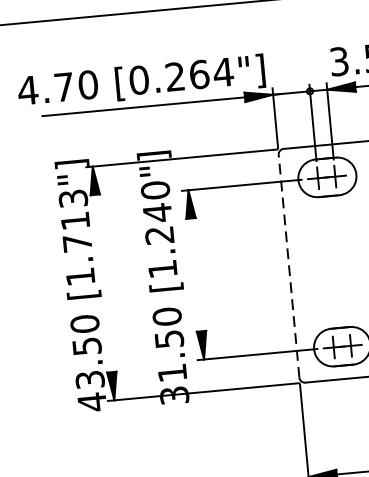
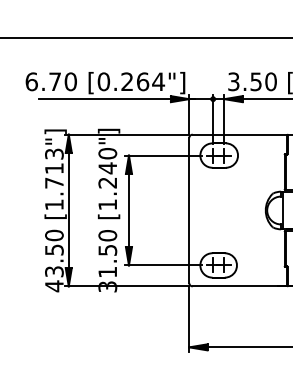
text: (27, 90) -> (31, 81), 4.70 -> 6.70
line: (289, 266) -> (189, 210), dashed -> solid
line: (195, 274) -> (128, 210), added
line: (103, 283) -> (68, 210), added

